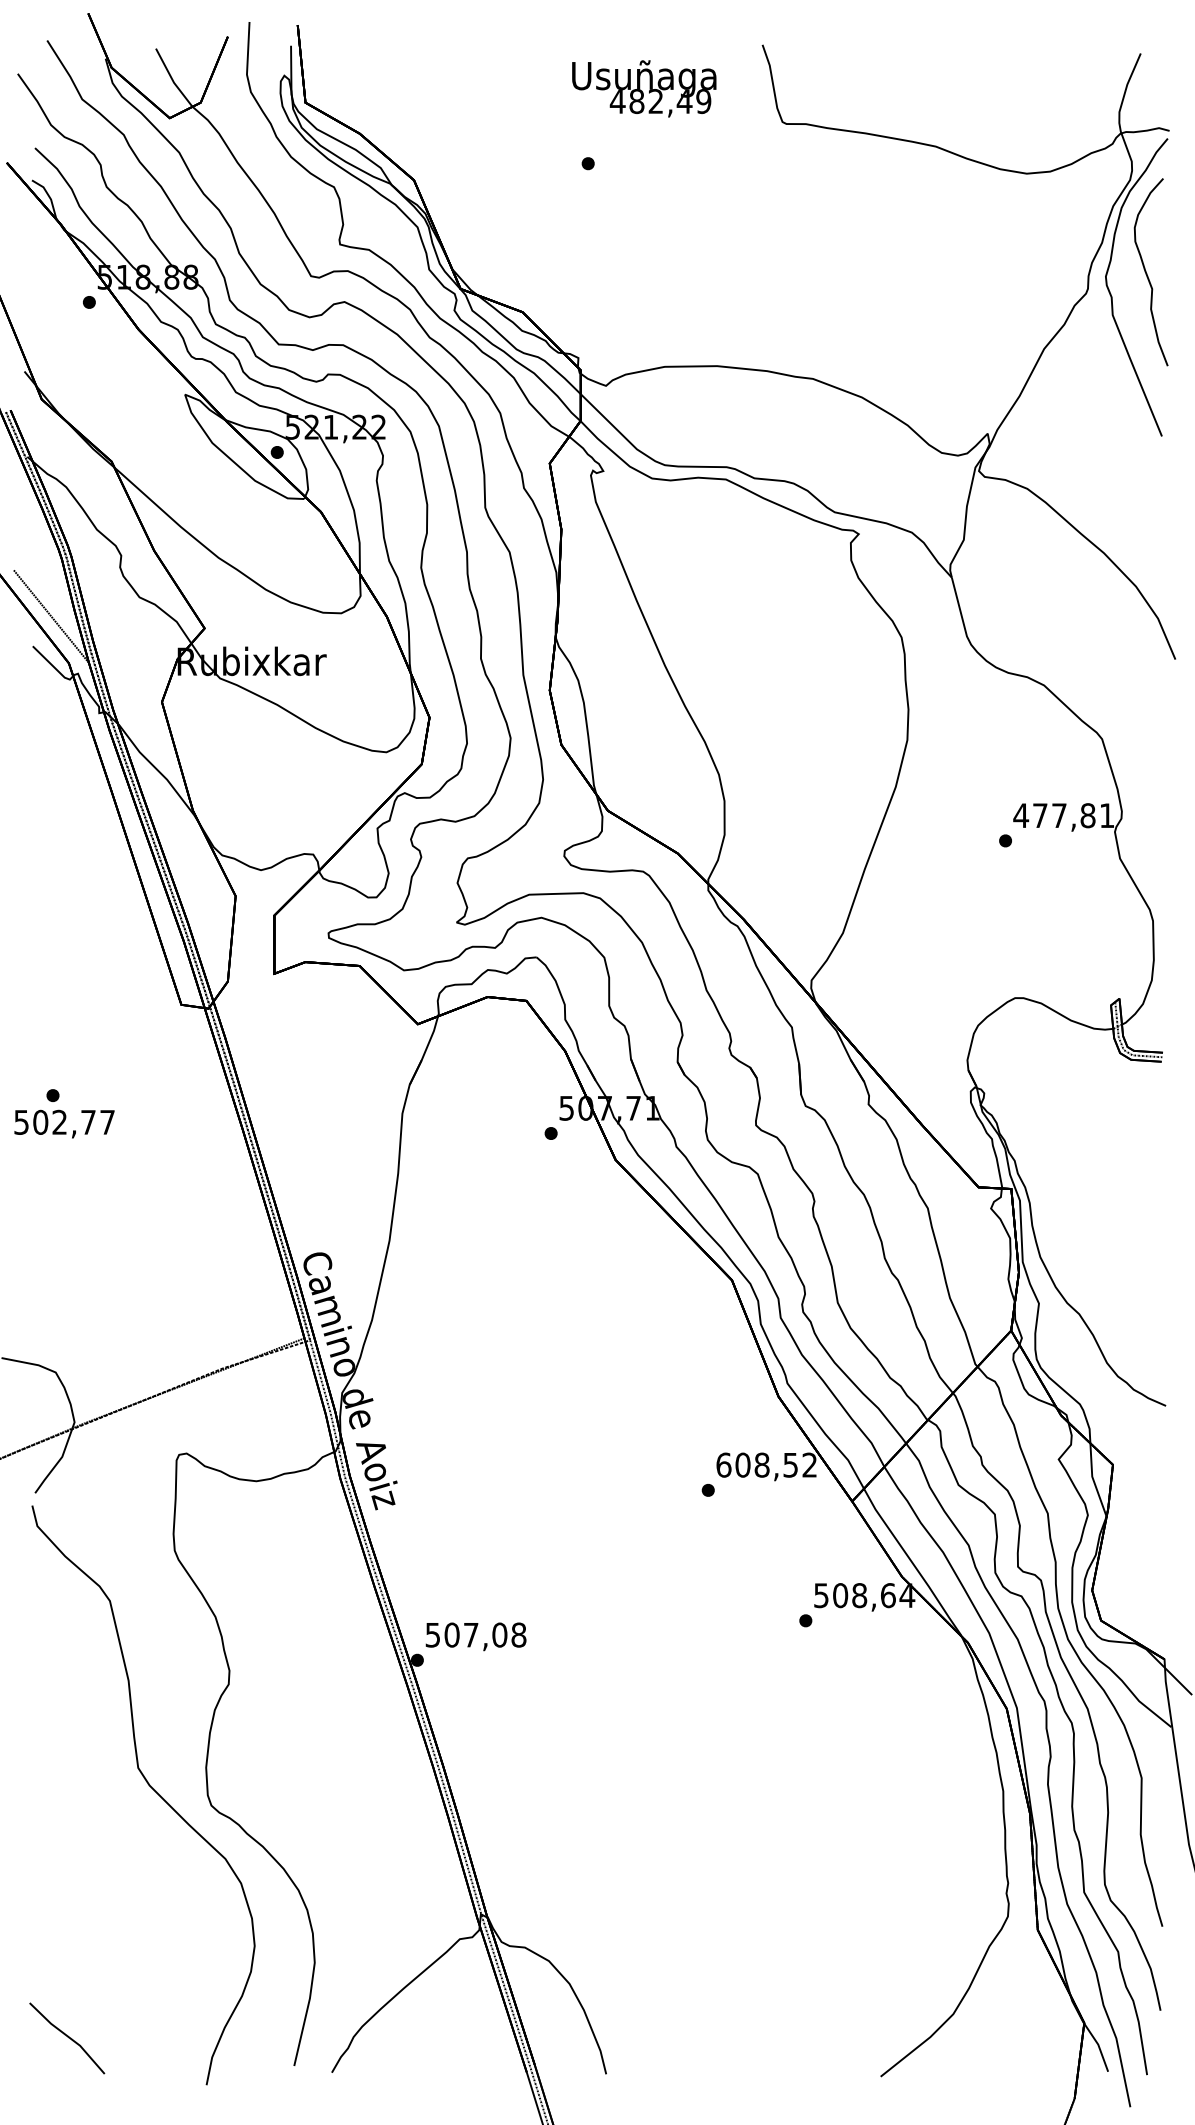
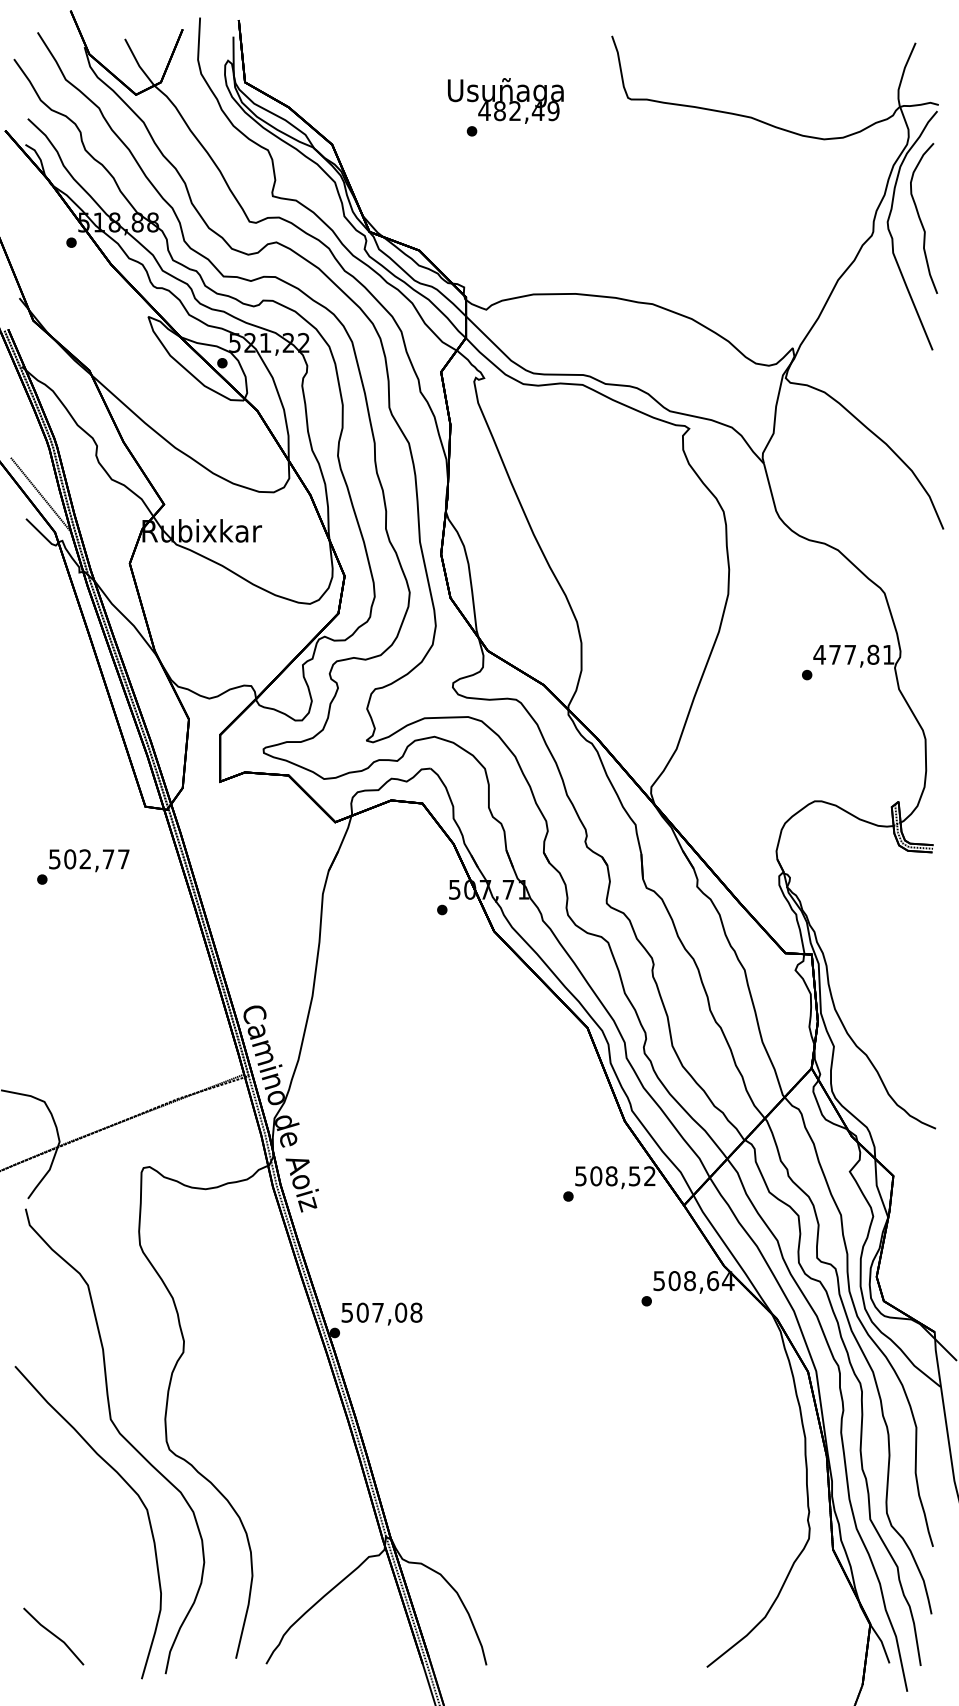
text: (644, 88) -> (505, 100), moved
text: (64, 1123) -> (89, 860), moved
text: (723, 1464) -> (580, 1175), 608,52 -> 508,52
curve: (162, 1853) -> (130, 1488), added

